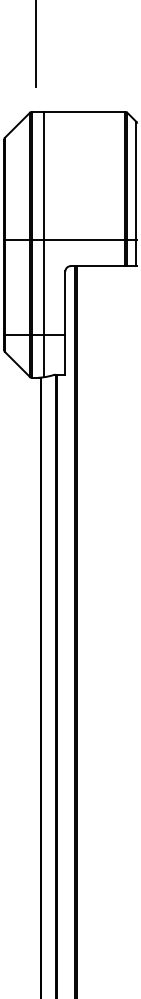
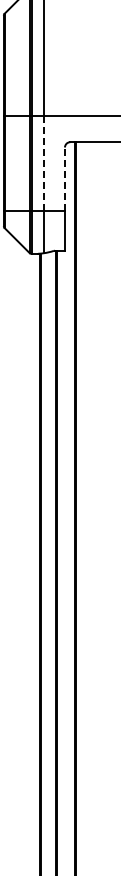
line: (44, 287) -> (44, 163), solid -> dashed
line: (65, 303) -> (65, 179), solid -> dashed

